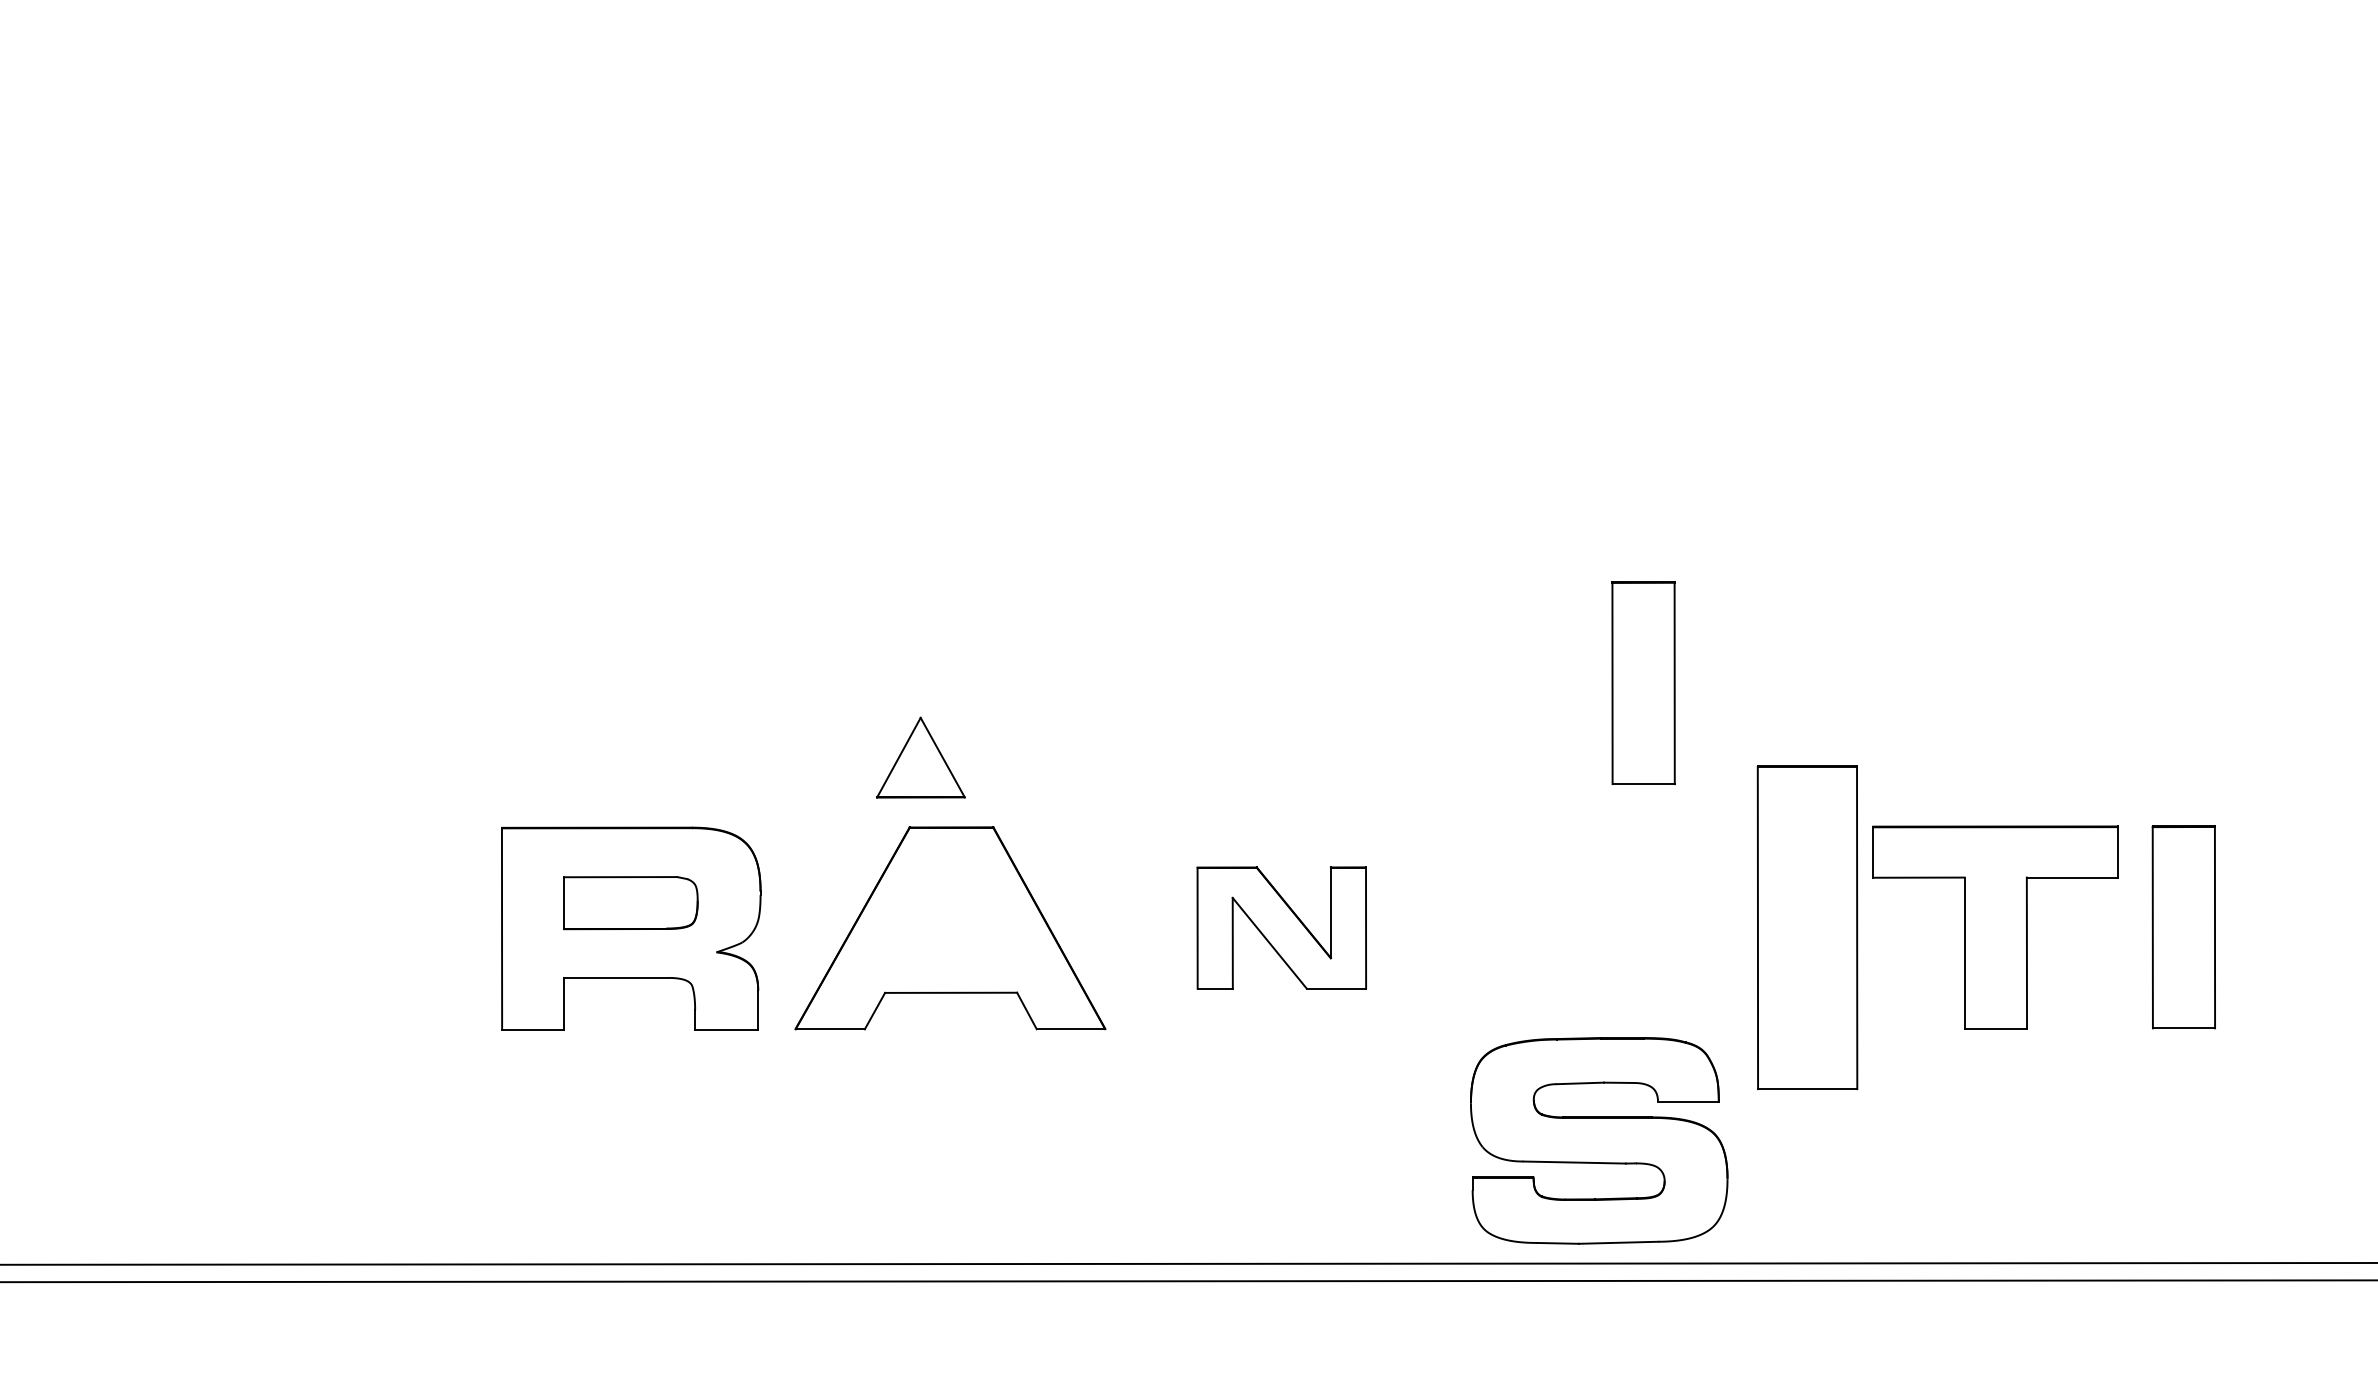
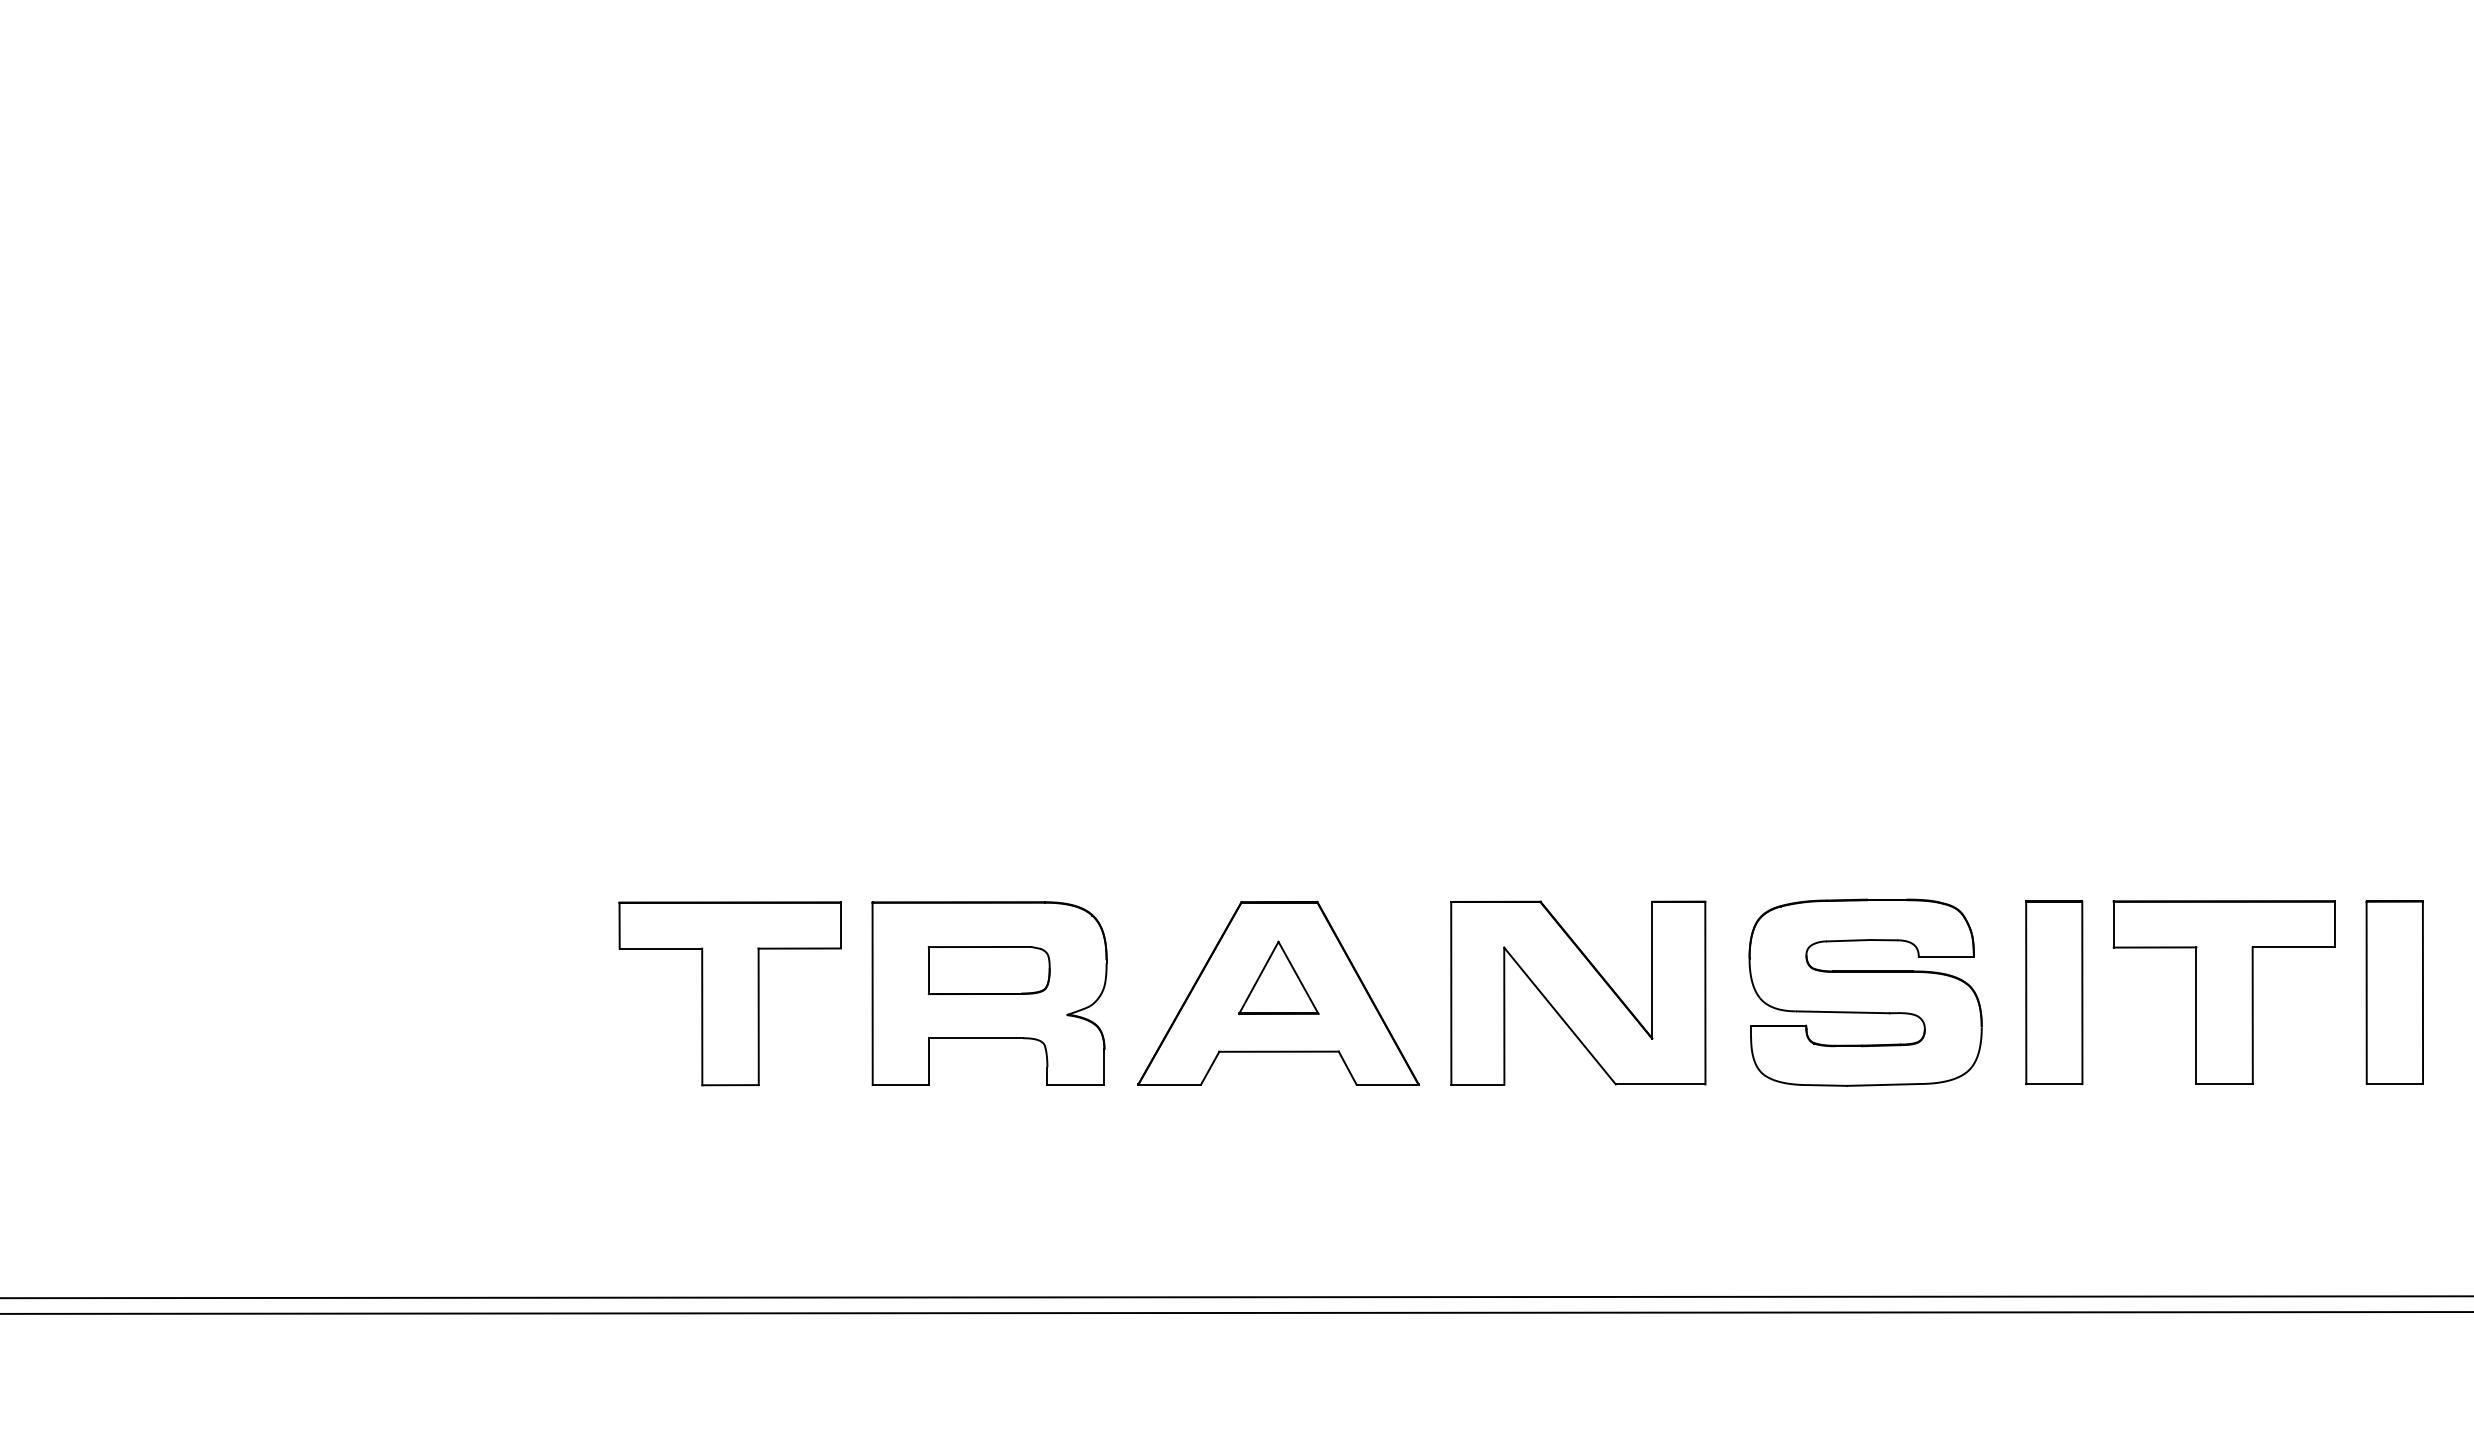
part: (1643, 683) -> (1905, 771), removed
part: (920, 757) -> (1278, 977), moved
part: (1281, 927) -> (1578, 992), size x1.67
part: (1807, 927) -> (2054, 992), size x0.62
part: (343, 928) -> (729, 993), added
part: (1599, 1140) -> (1865, 992), moved

